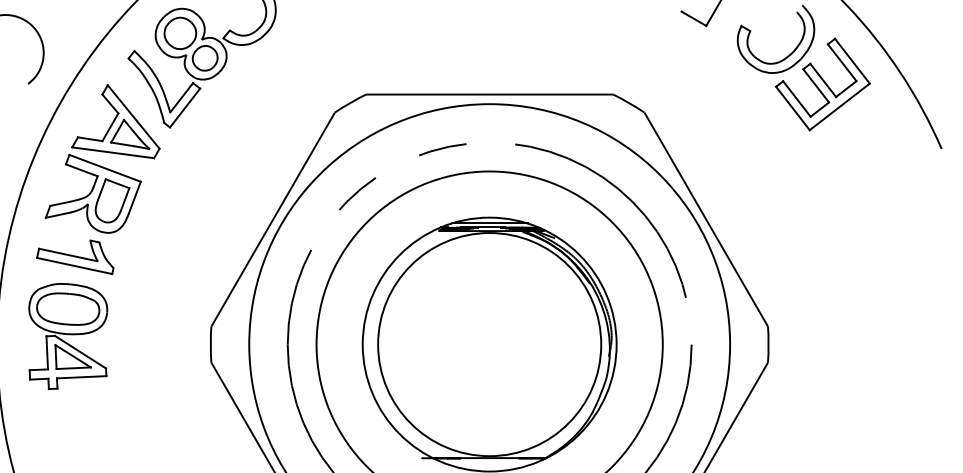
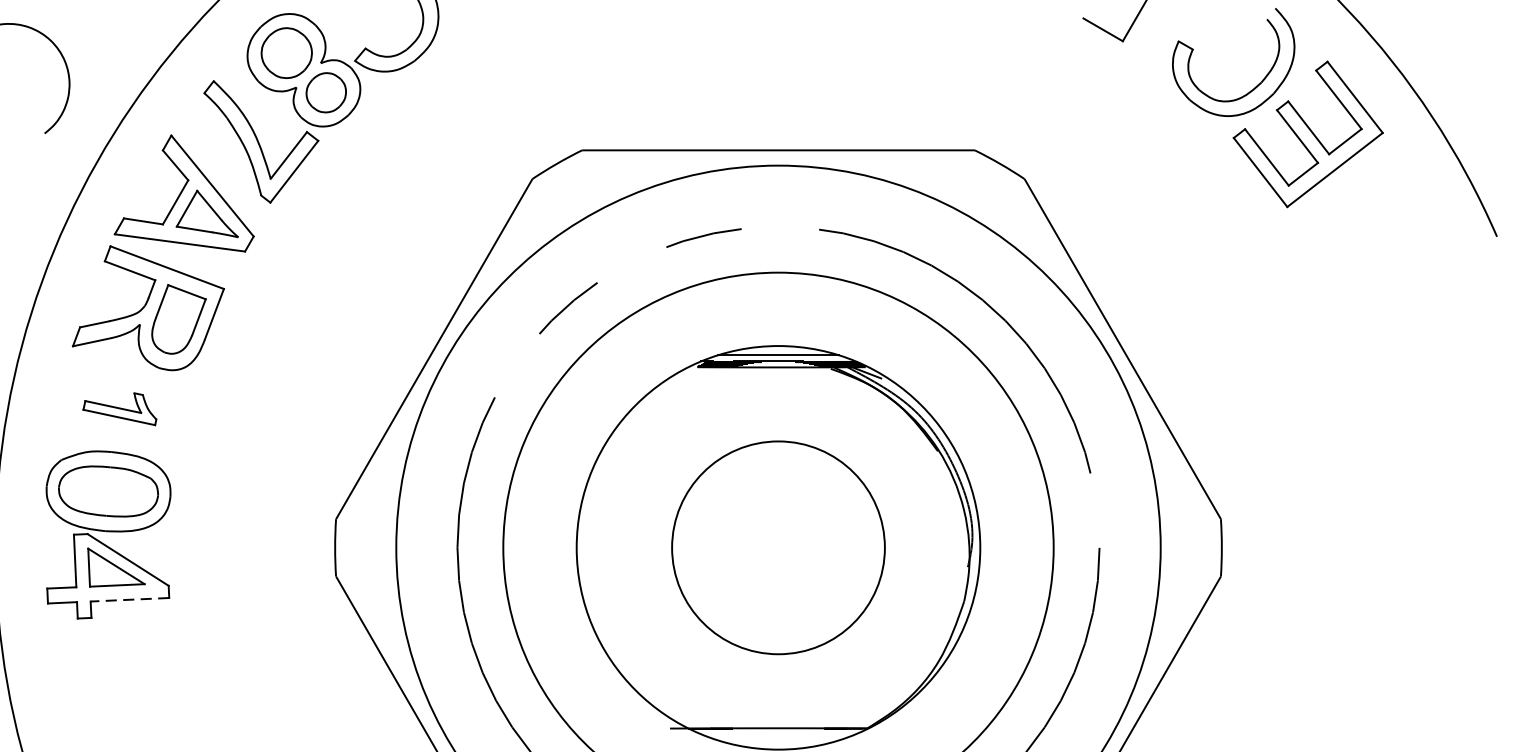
part: (75, 257) -> (120, 409), size x0.6
circle: (489, 344) -> (778, 547), size x0.6
line: (81, 377) -> (129, 600), solid -> dashed

